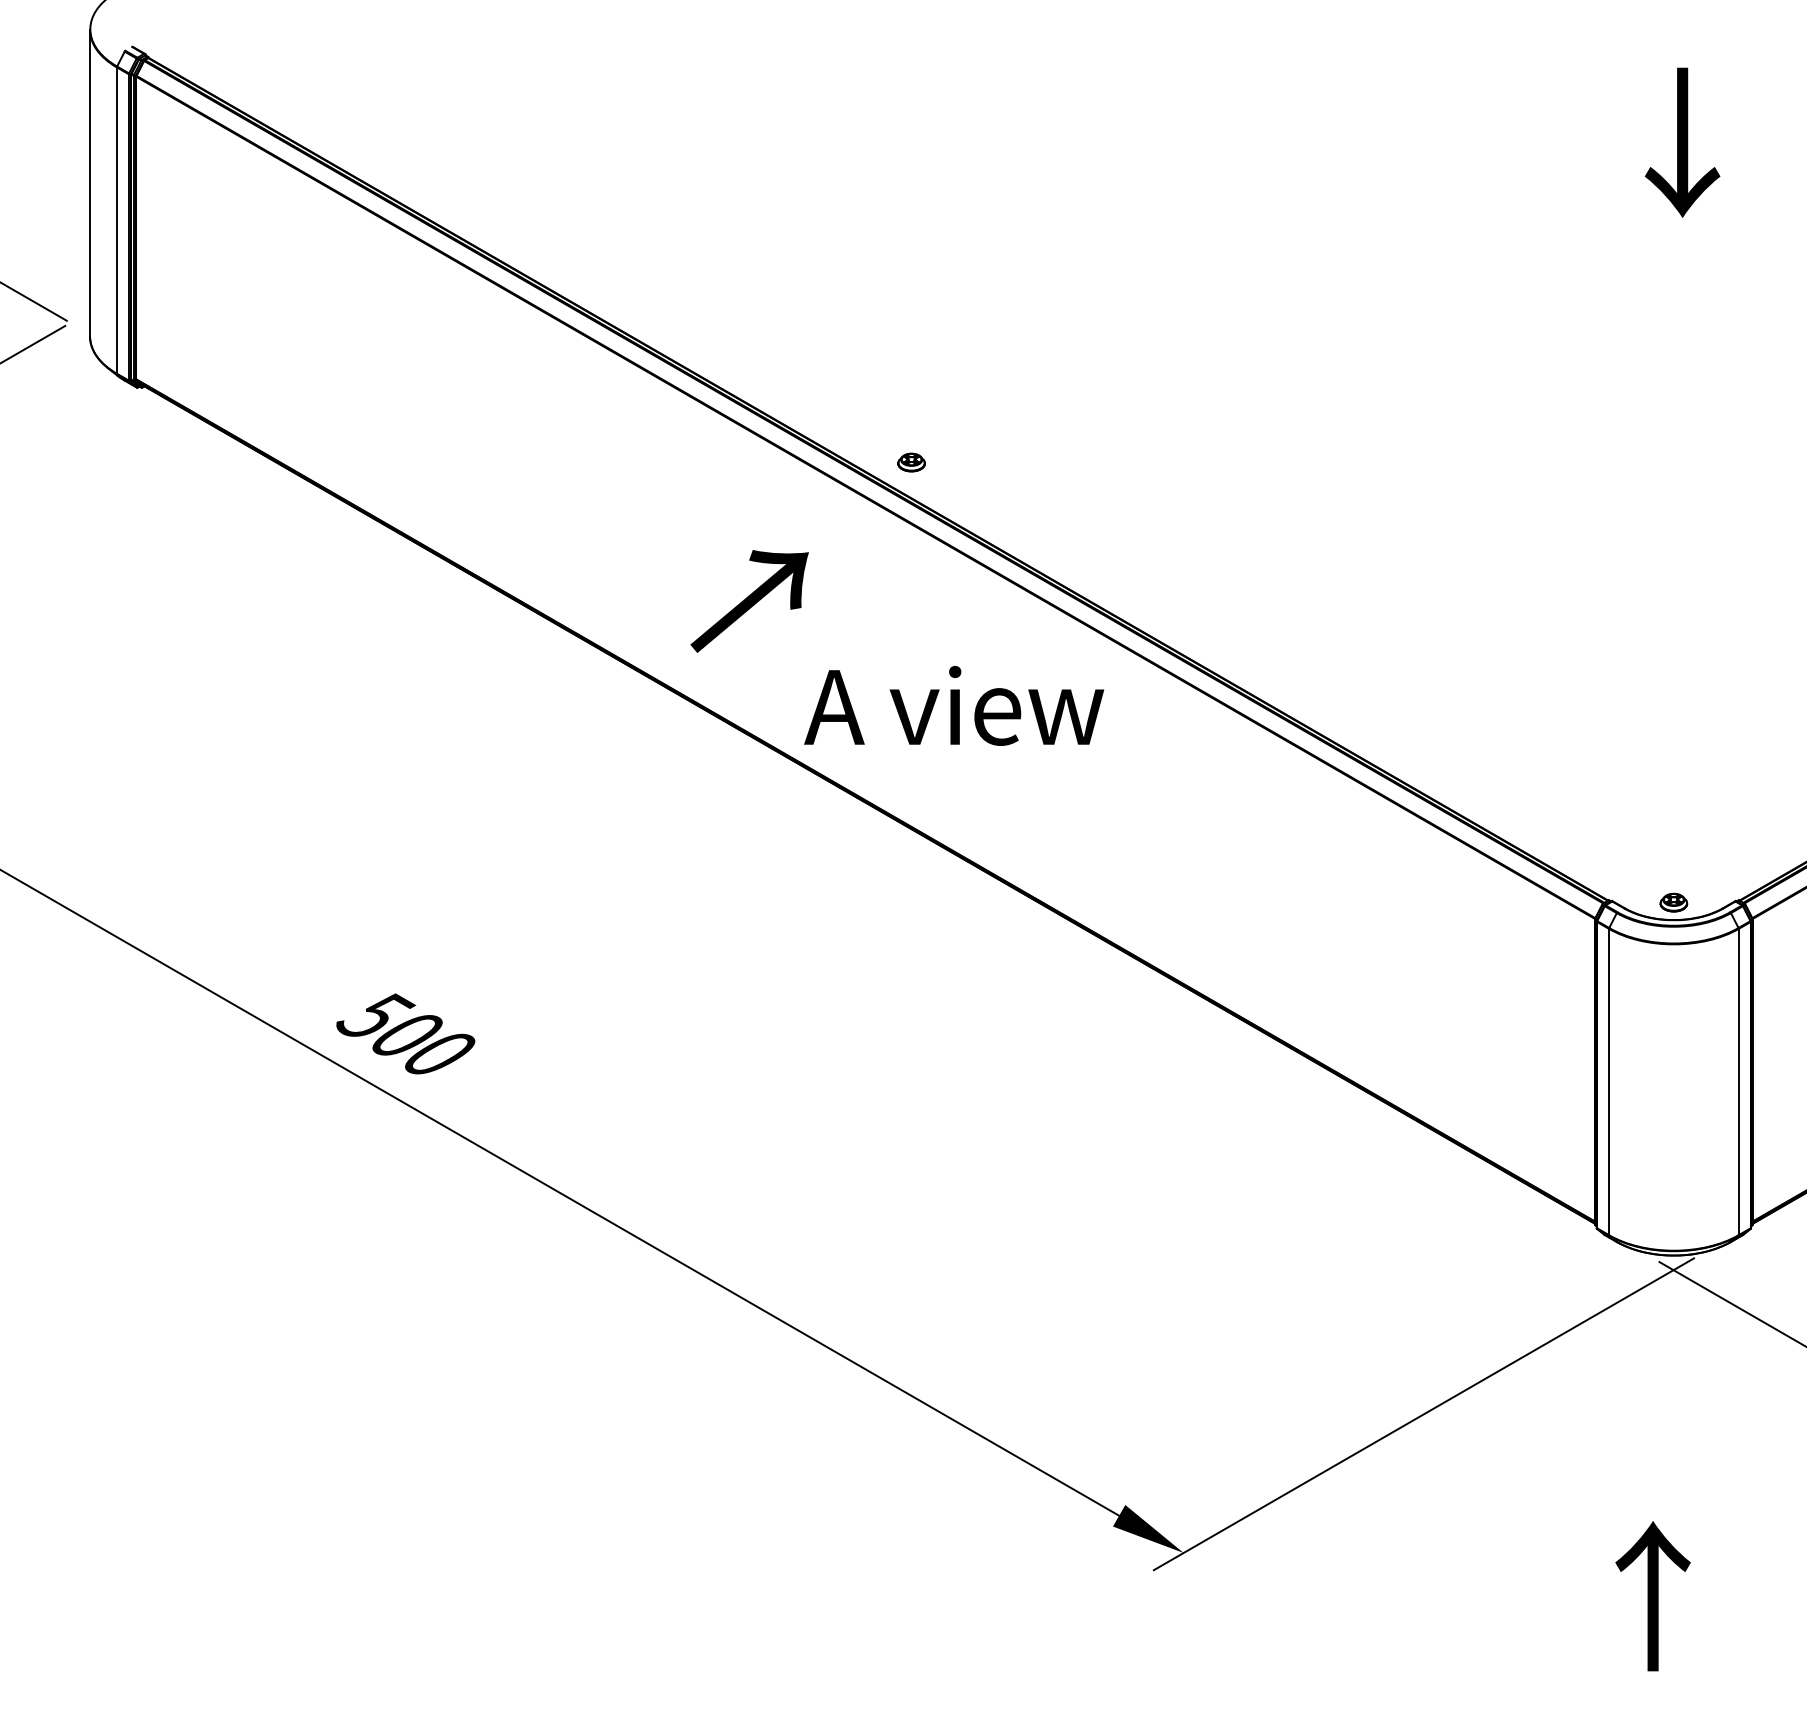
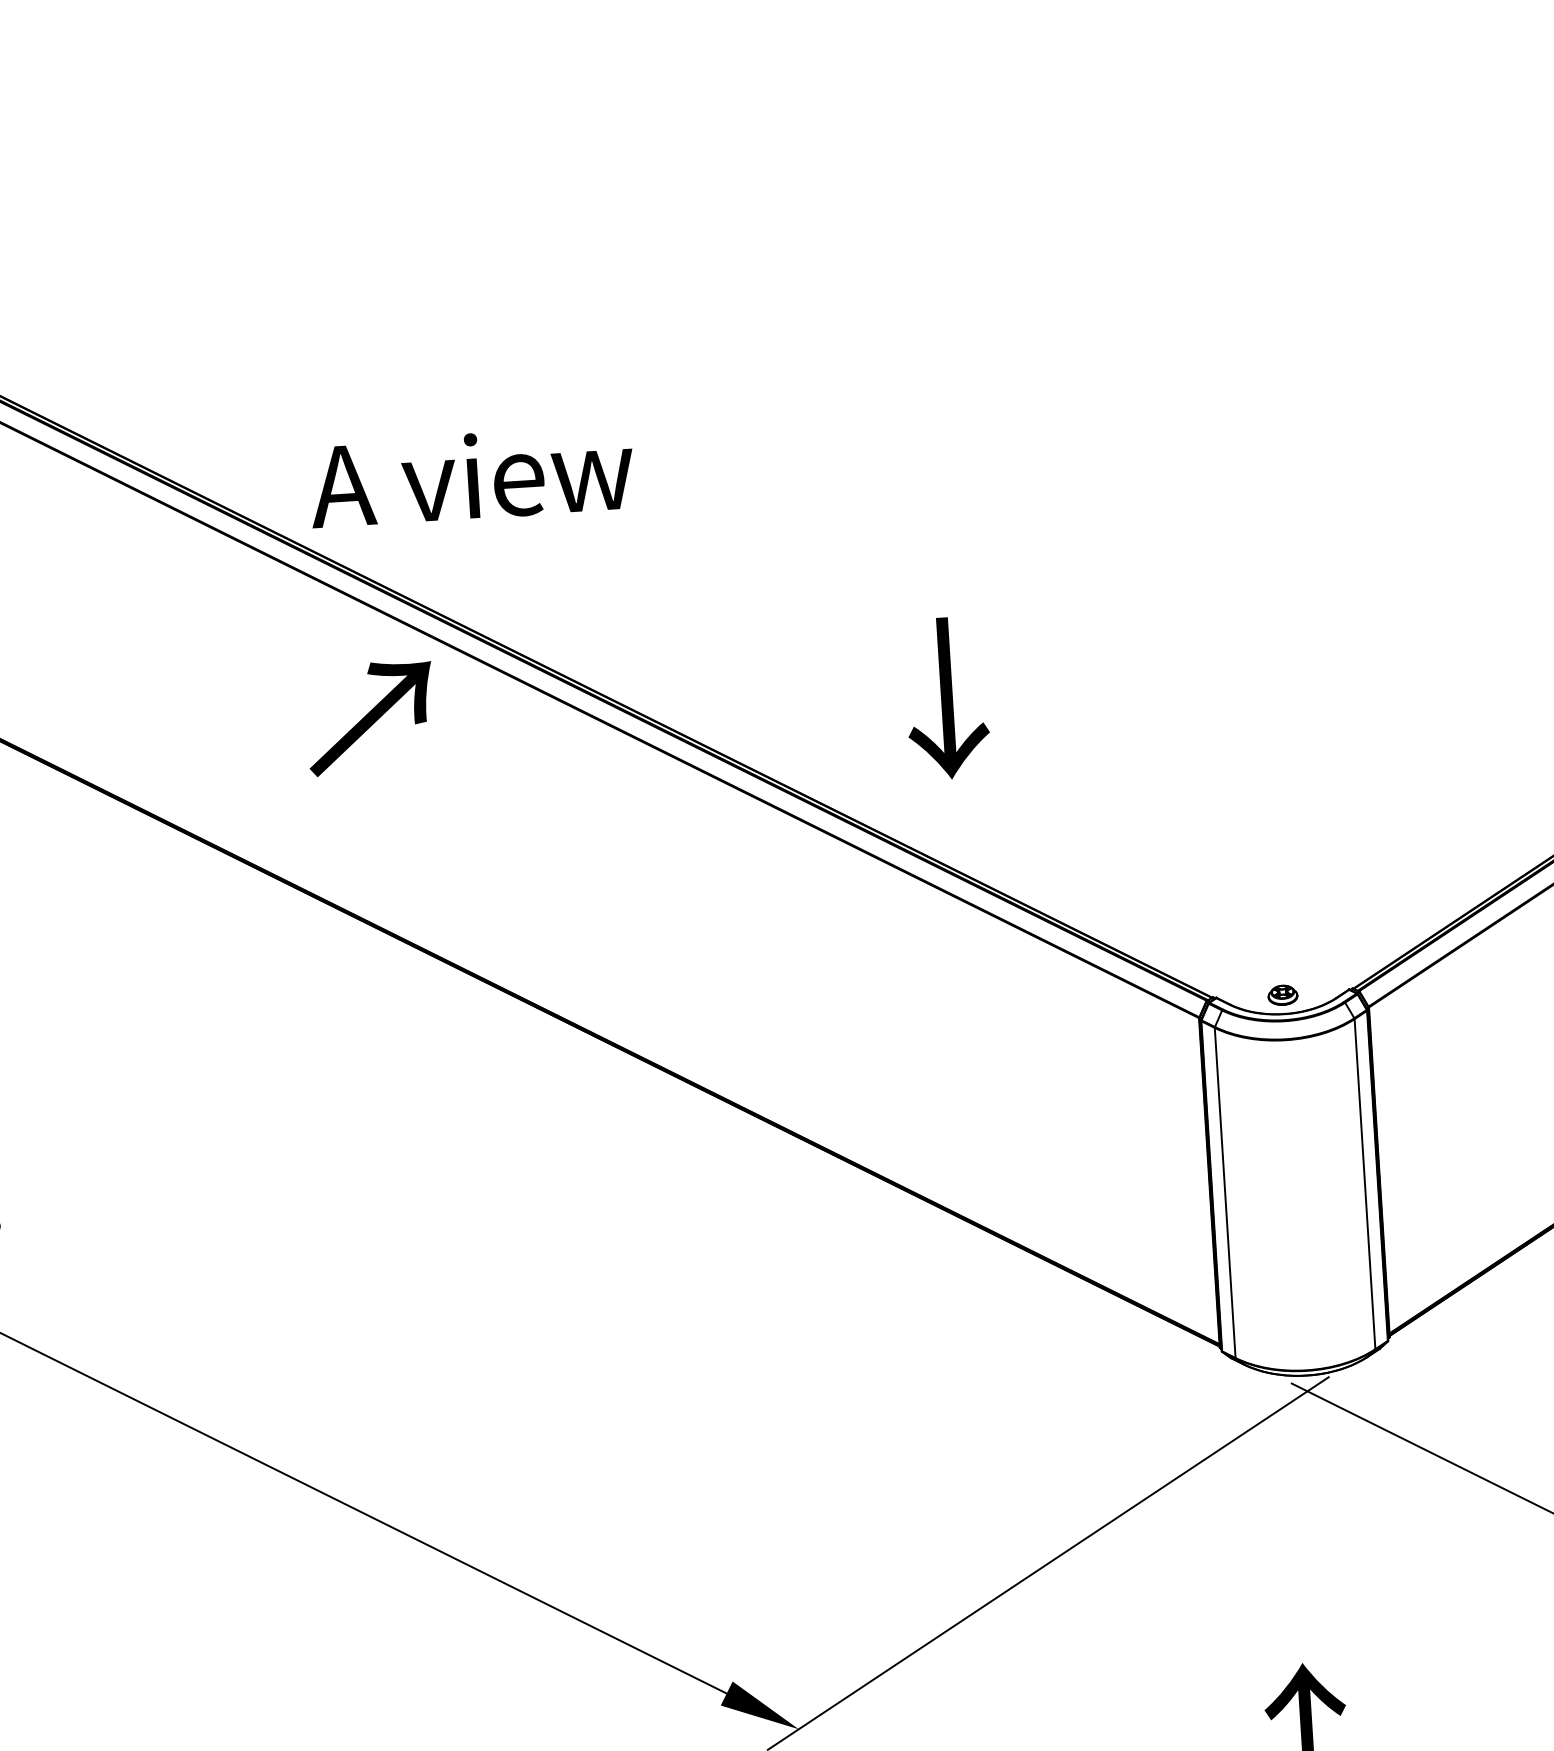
text: (1682, 142) -> (946, 698), moved
part: (911, 462) -> (431, 572), removed
text: (749, 601) -> (370, 718), moved
text: (954, 705) -> (472, 475), moved

